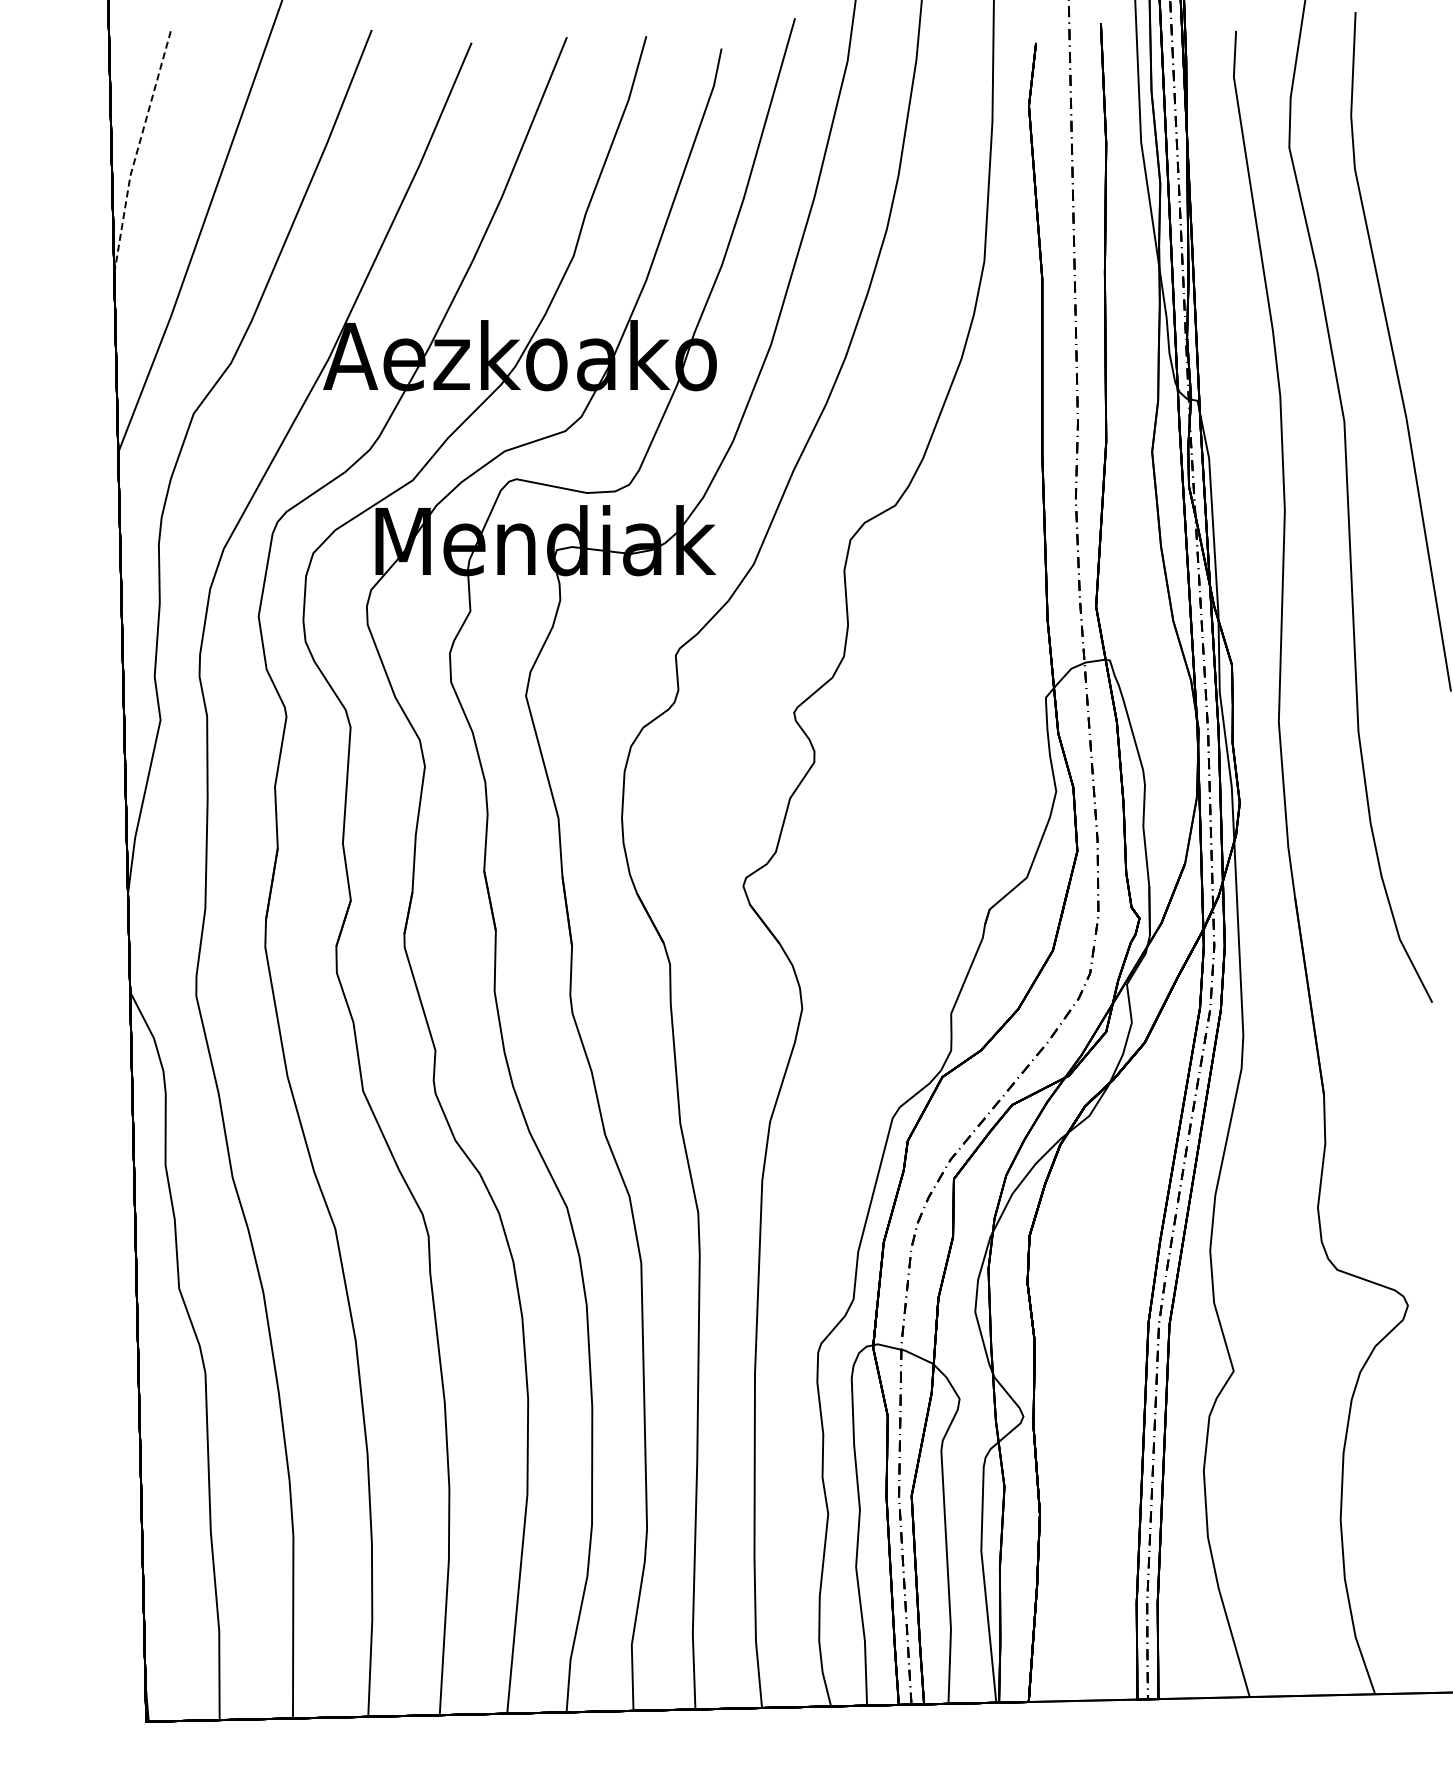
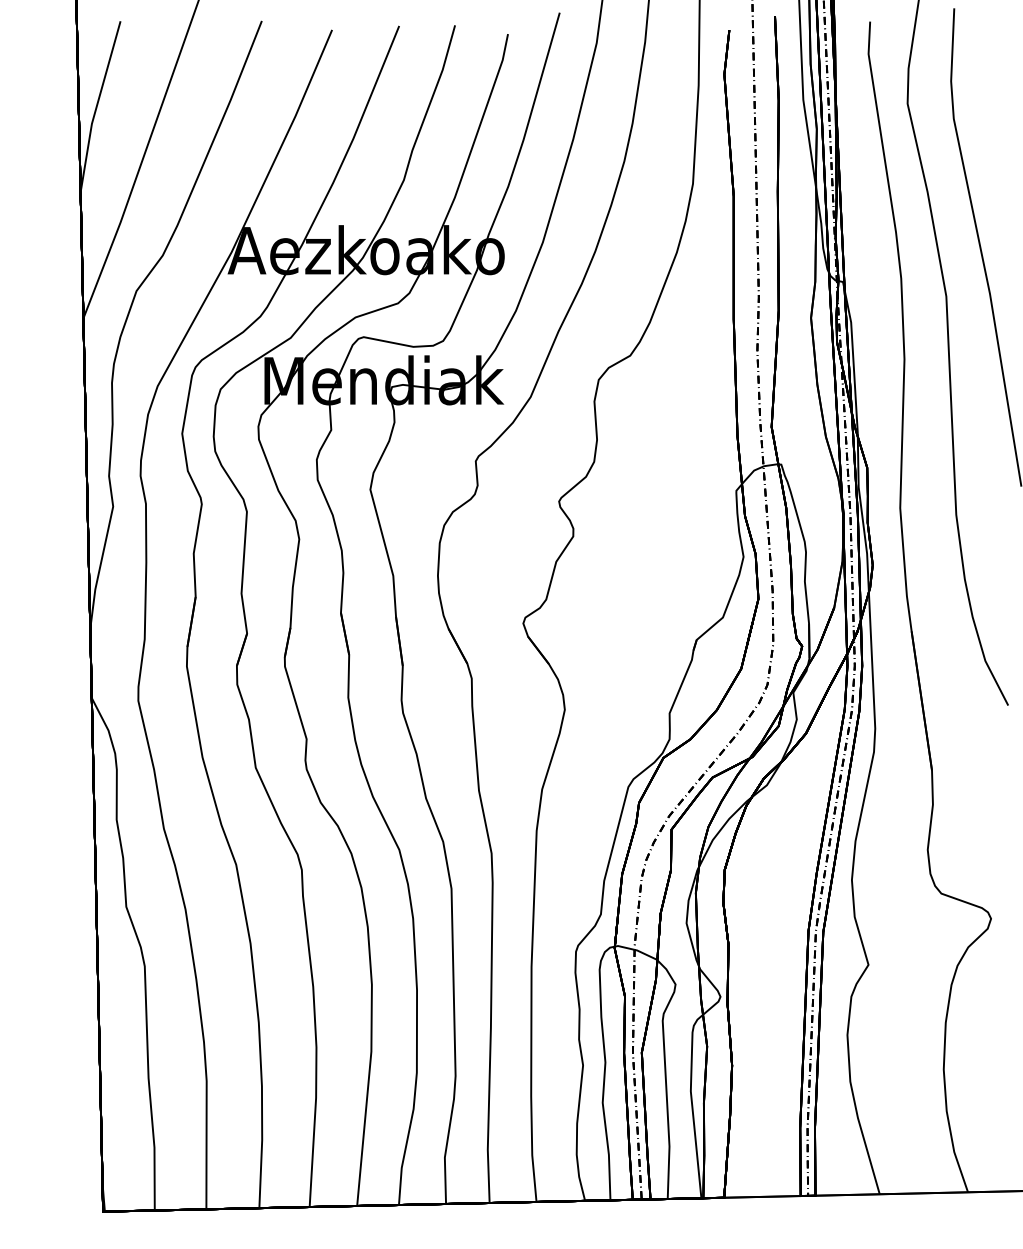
line: (137, 152) -> (96, 107), dashed -> solid

